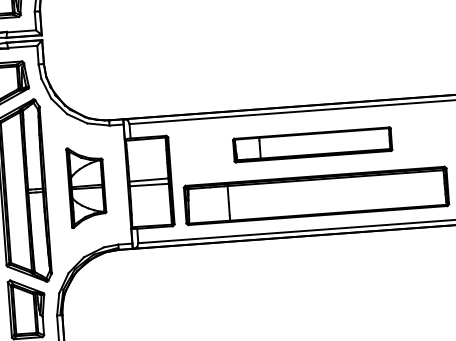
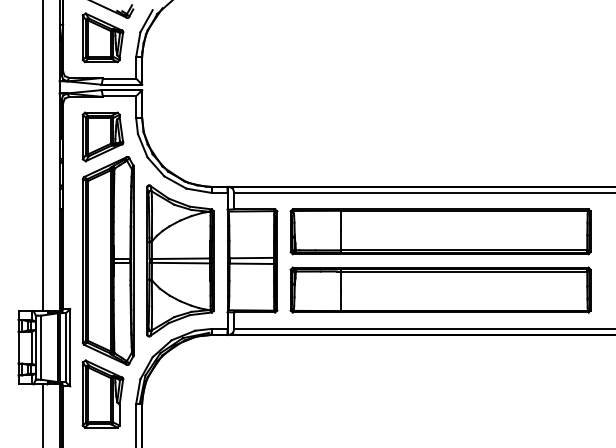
part: (312, 144) -> (440, 231), size x1.67
part: (86, 186) -> (180, 260), size x1.67

